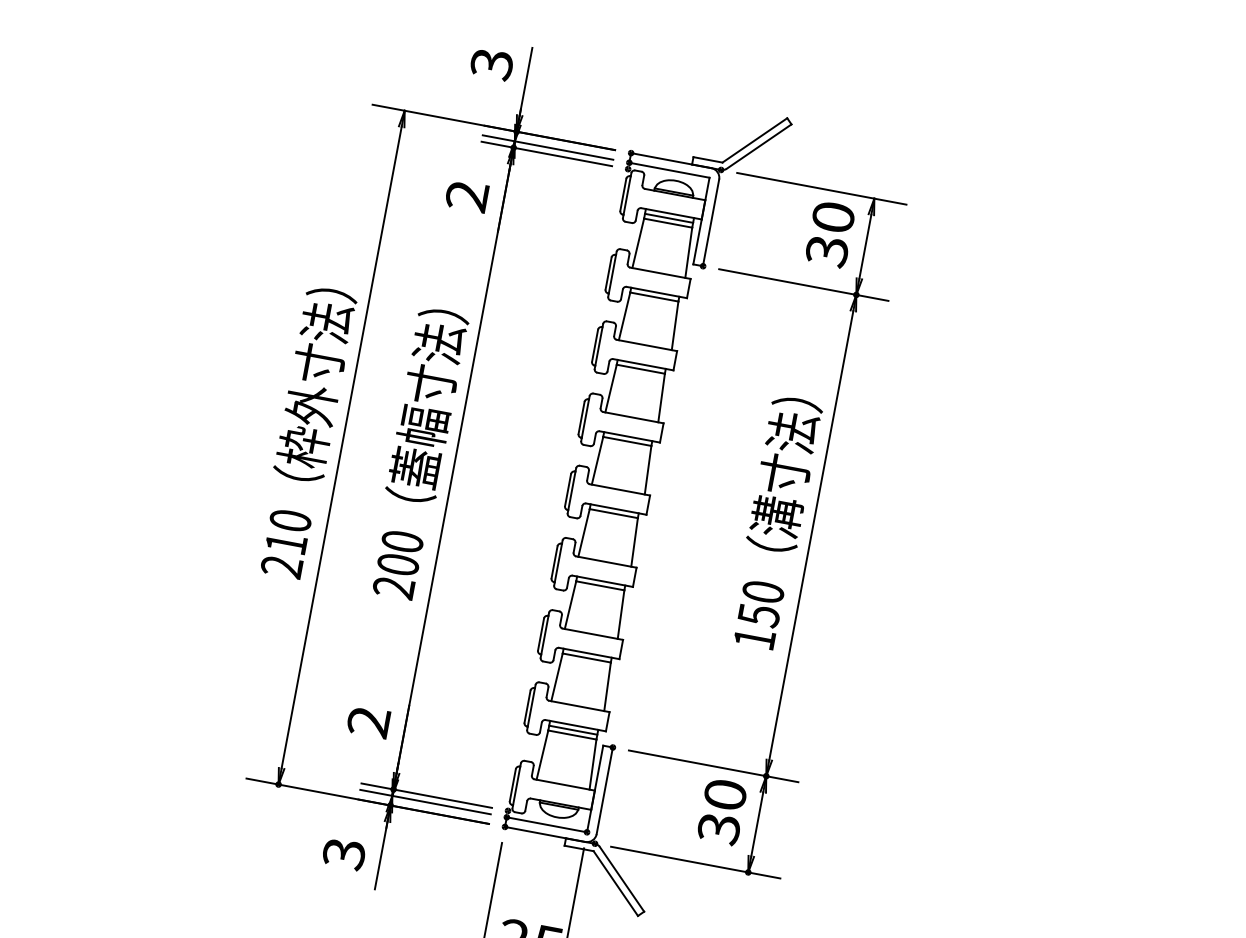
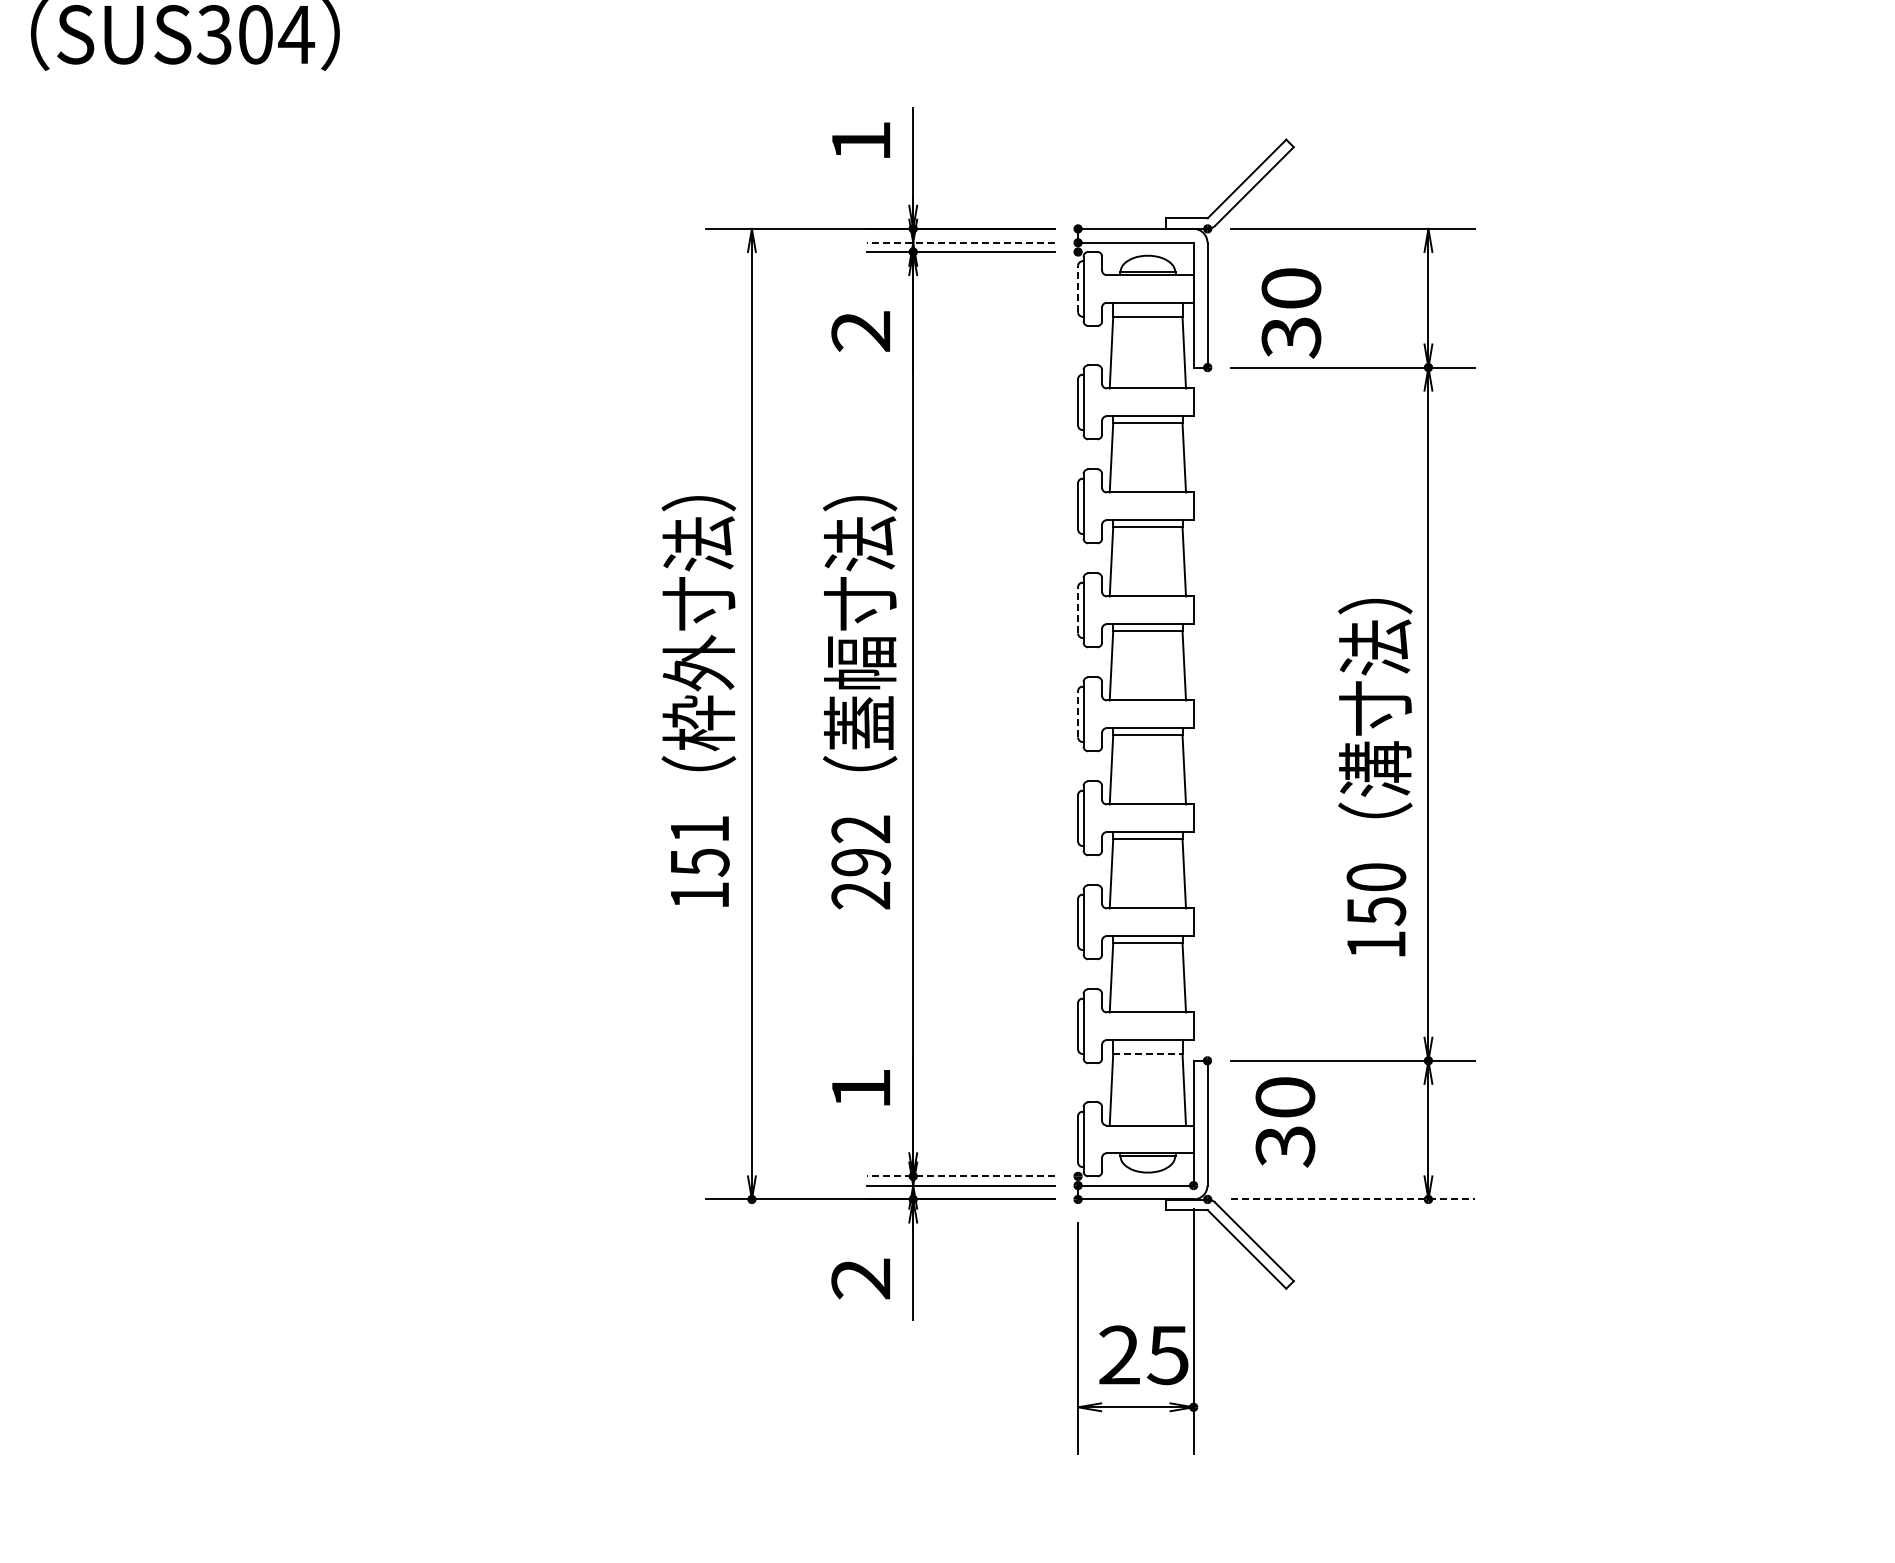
text: (492, 64) -> (861, 141), 3 -> 1
line: (547, 147) -> (960, 242), solid -> dashed
line: (623, 194) -> (1078, 288), solid -> dashed
line: (668, 218) -> (1147, 309), removed
text: (830, 234) -> (1291, 313), moved
line: (581, 417) -> (1078, 609), solid -> dashed
line: (568, 489) -> (1078, 713), solid -> dashed
text: (775, 522) -> (1375, 777), moved
text: (285, 543) -> (699, 862), 210 -> 151
text: (400, 553) -> (861, 845), 200 -> 292
text: (368, 721) -> (860, 1088), 2 -> 1
line: (572, 730) -> (1147, 1047), removed
line: (572, 735) -> (1147, 1054), solid -> dashed
line: (426, 795) -> (960, 1176), solid -> dashed
text: (722, 812) -> (1285, 1122), moved
text: (344, 854) -> (861, 1279), 3 -> 2
line: (695, 862) -> (1352, 1199), solid -> dashed

